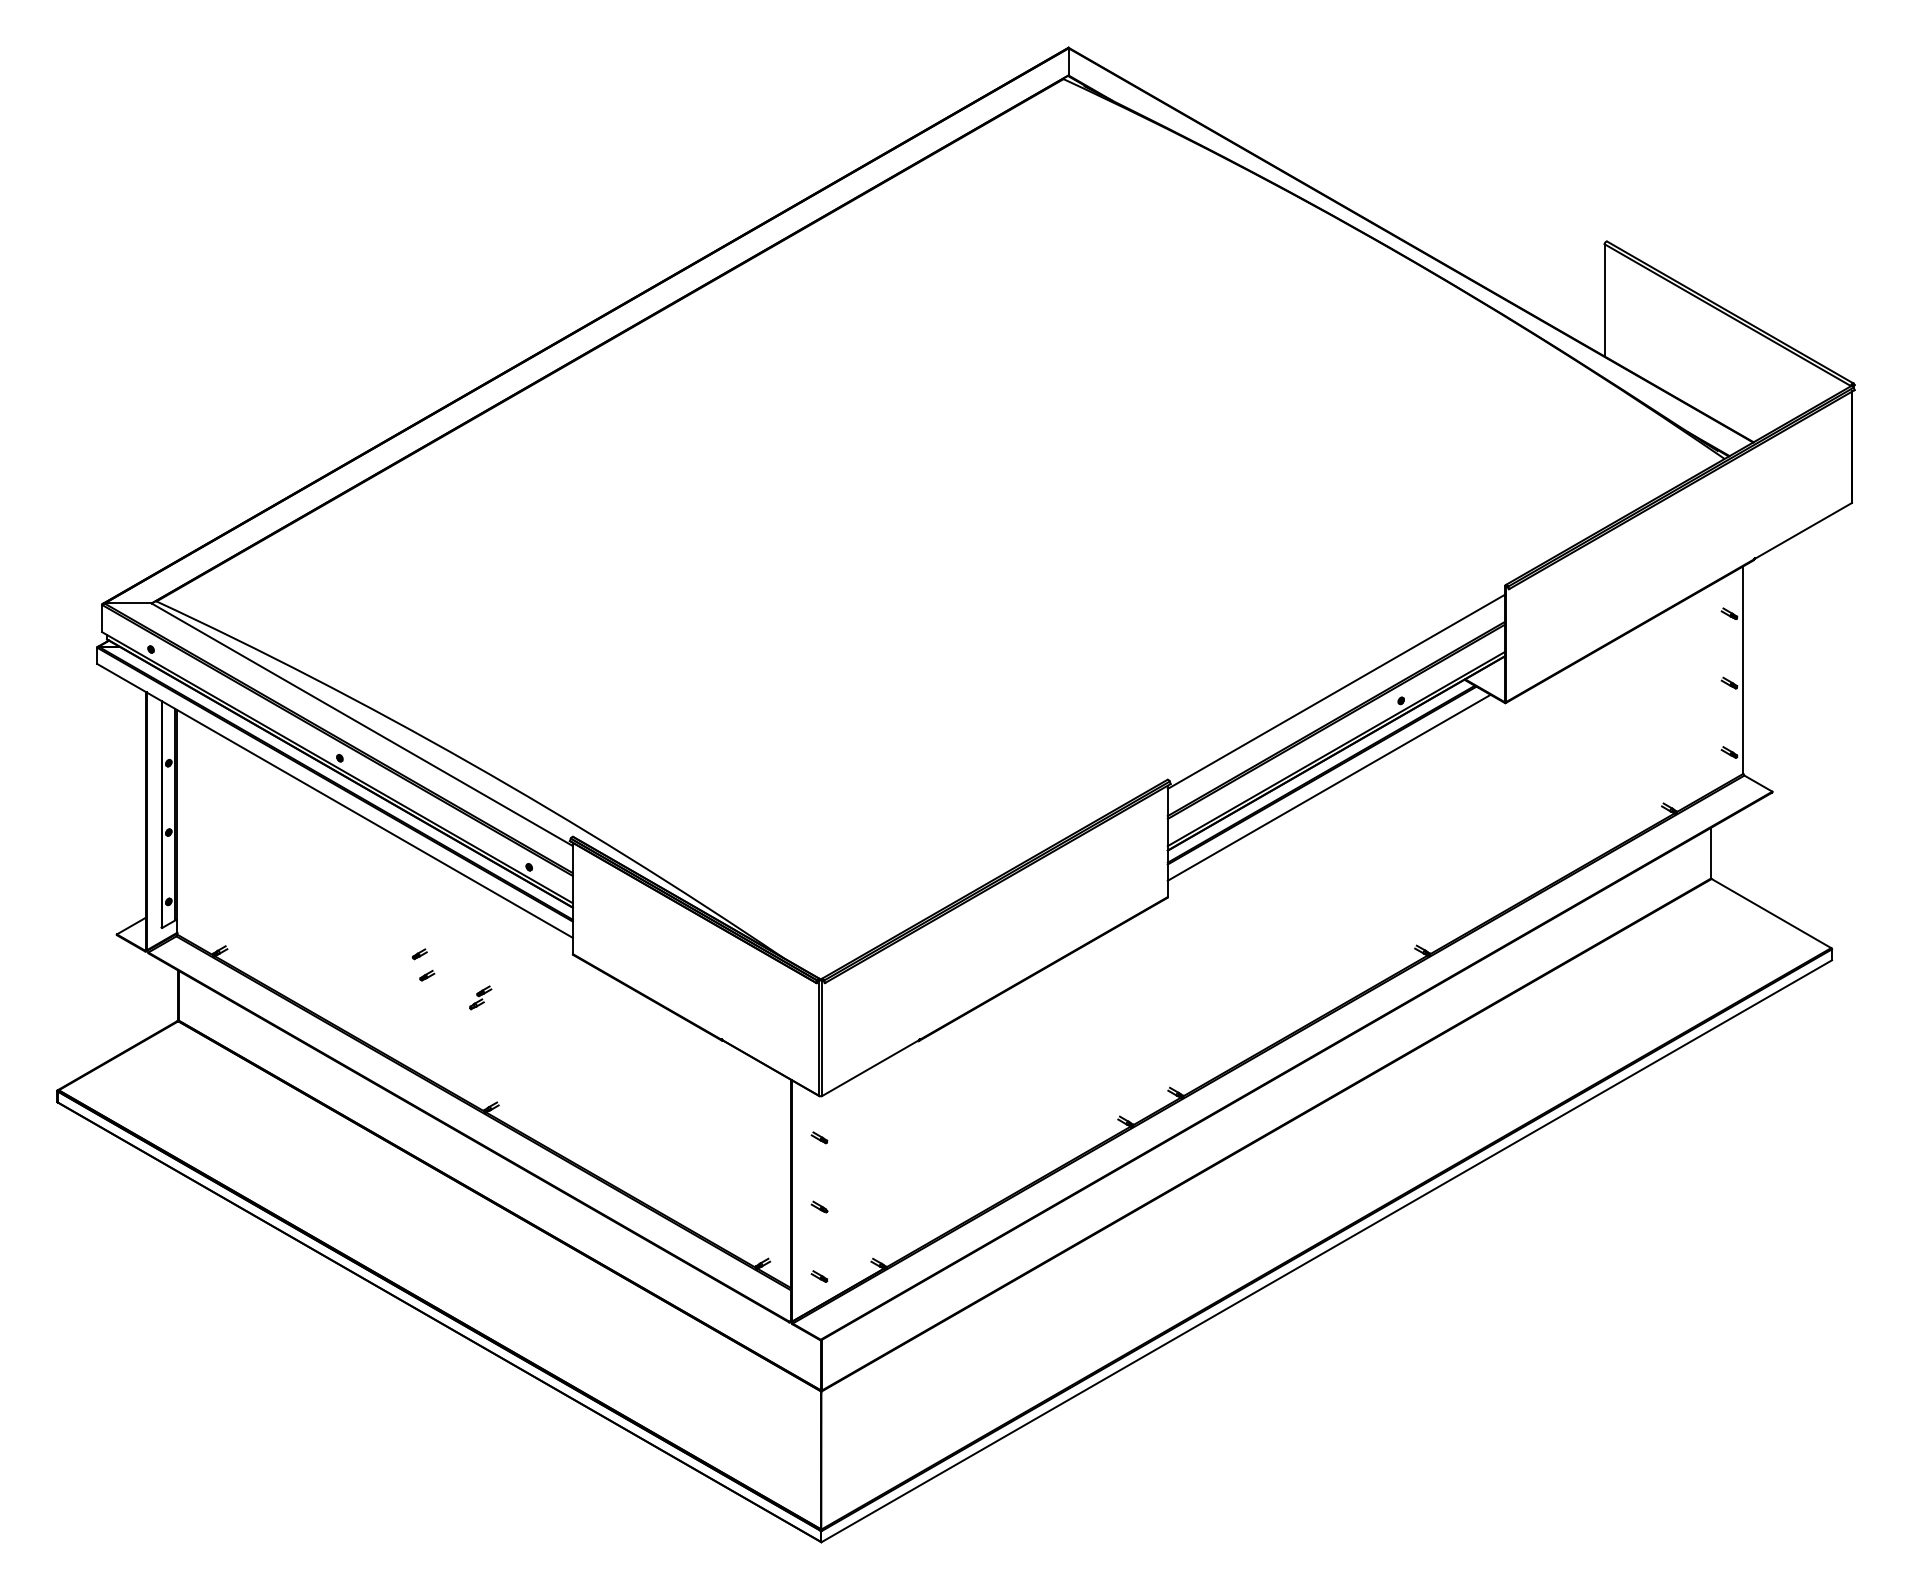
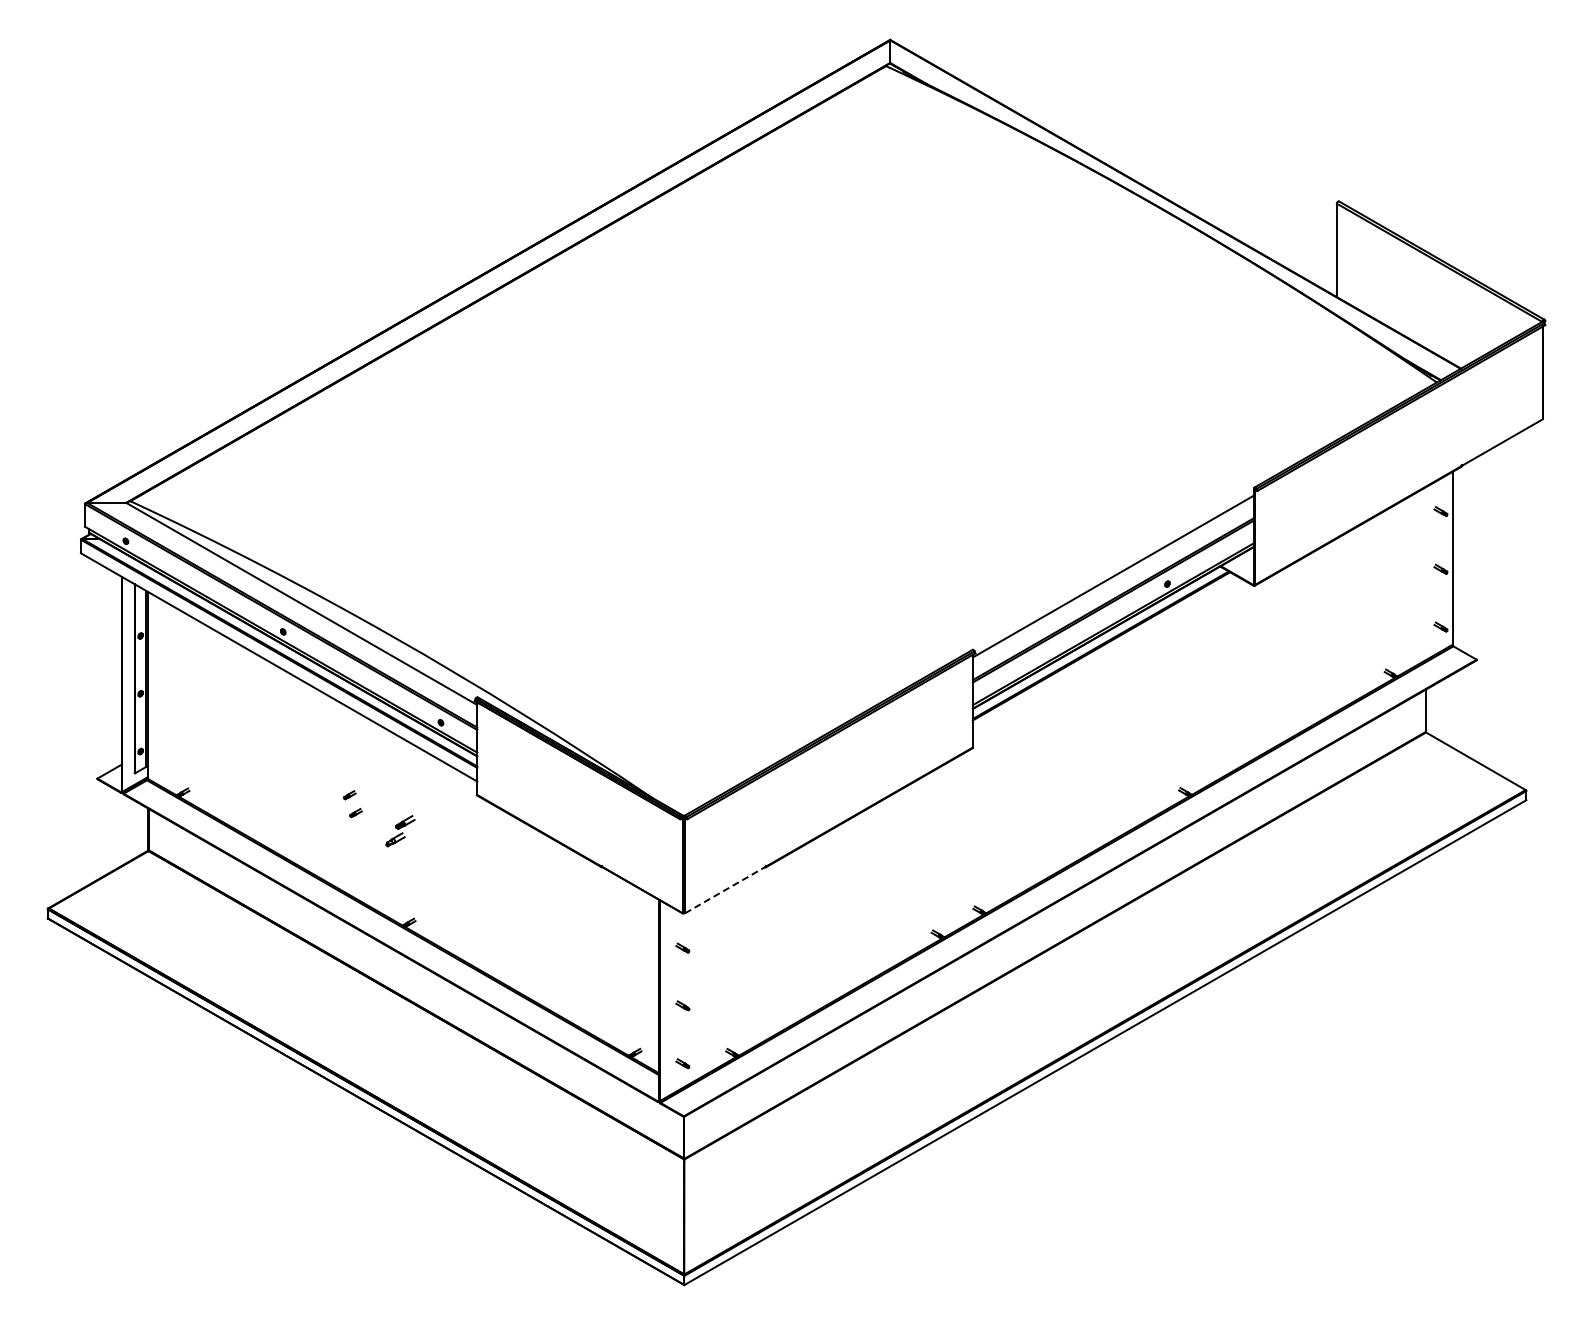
line: (1328, 787) -> (1106, 656), removed
part: (480, 997) -> (400, 831), size x1.6
line: (870, 1068) -> (725, 890), solid -> dashed

